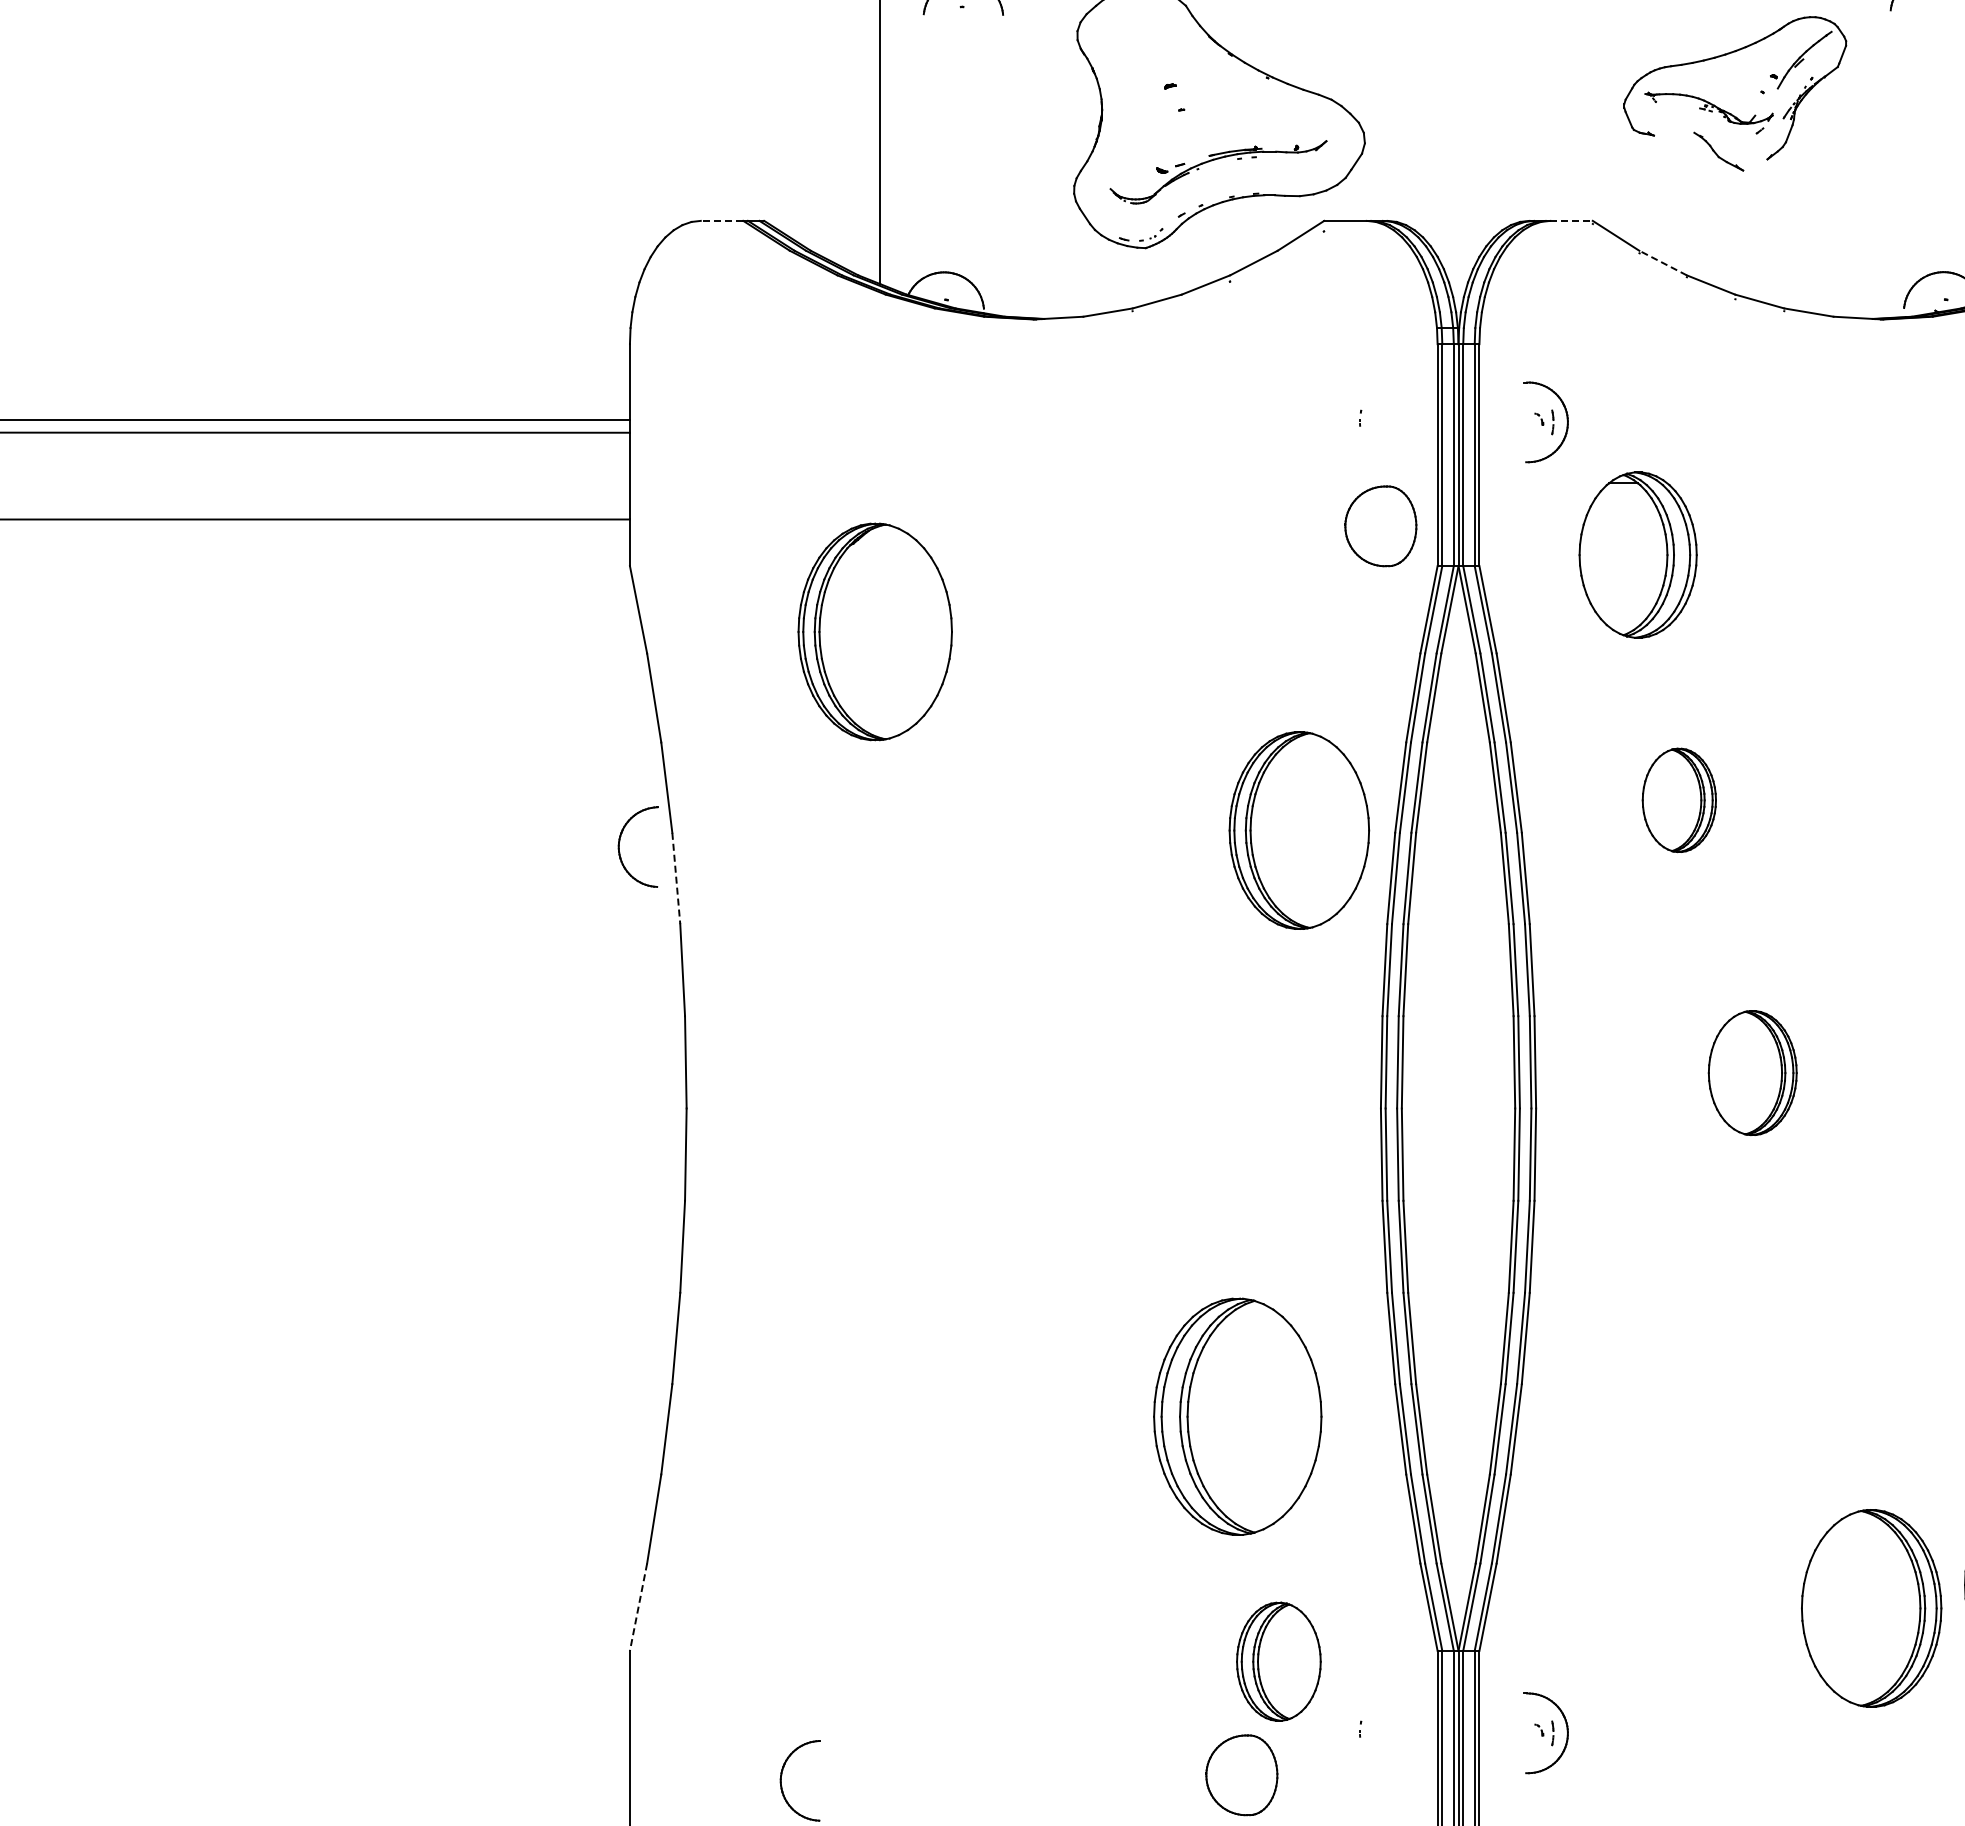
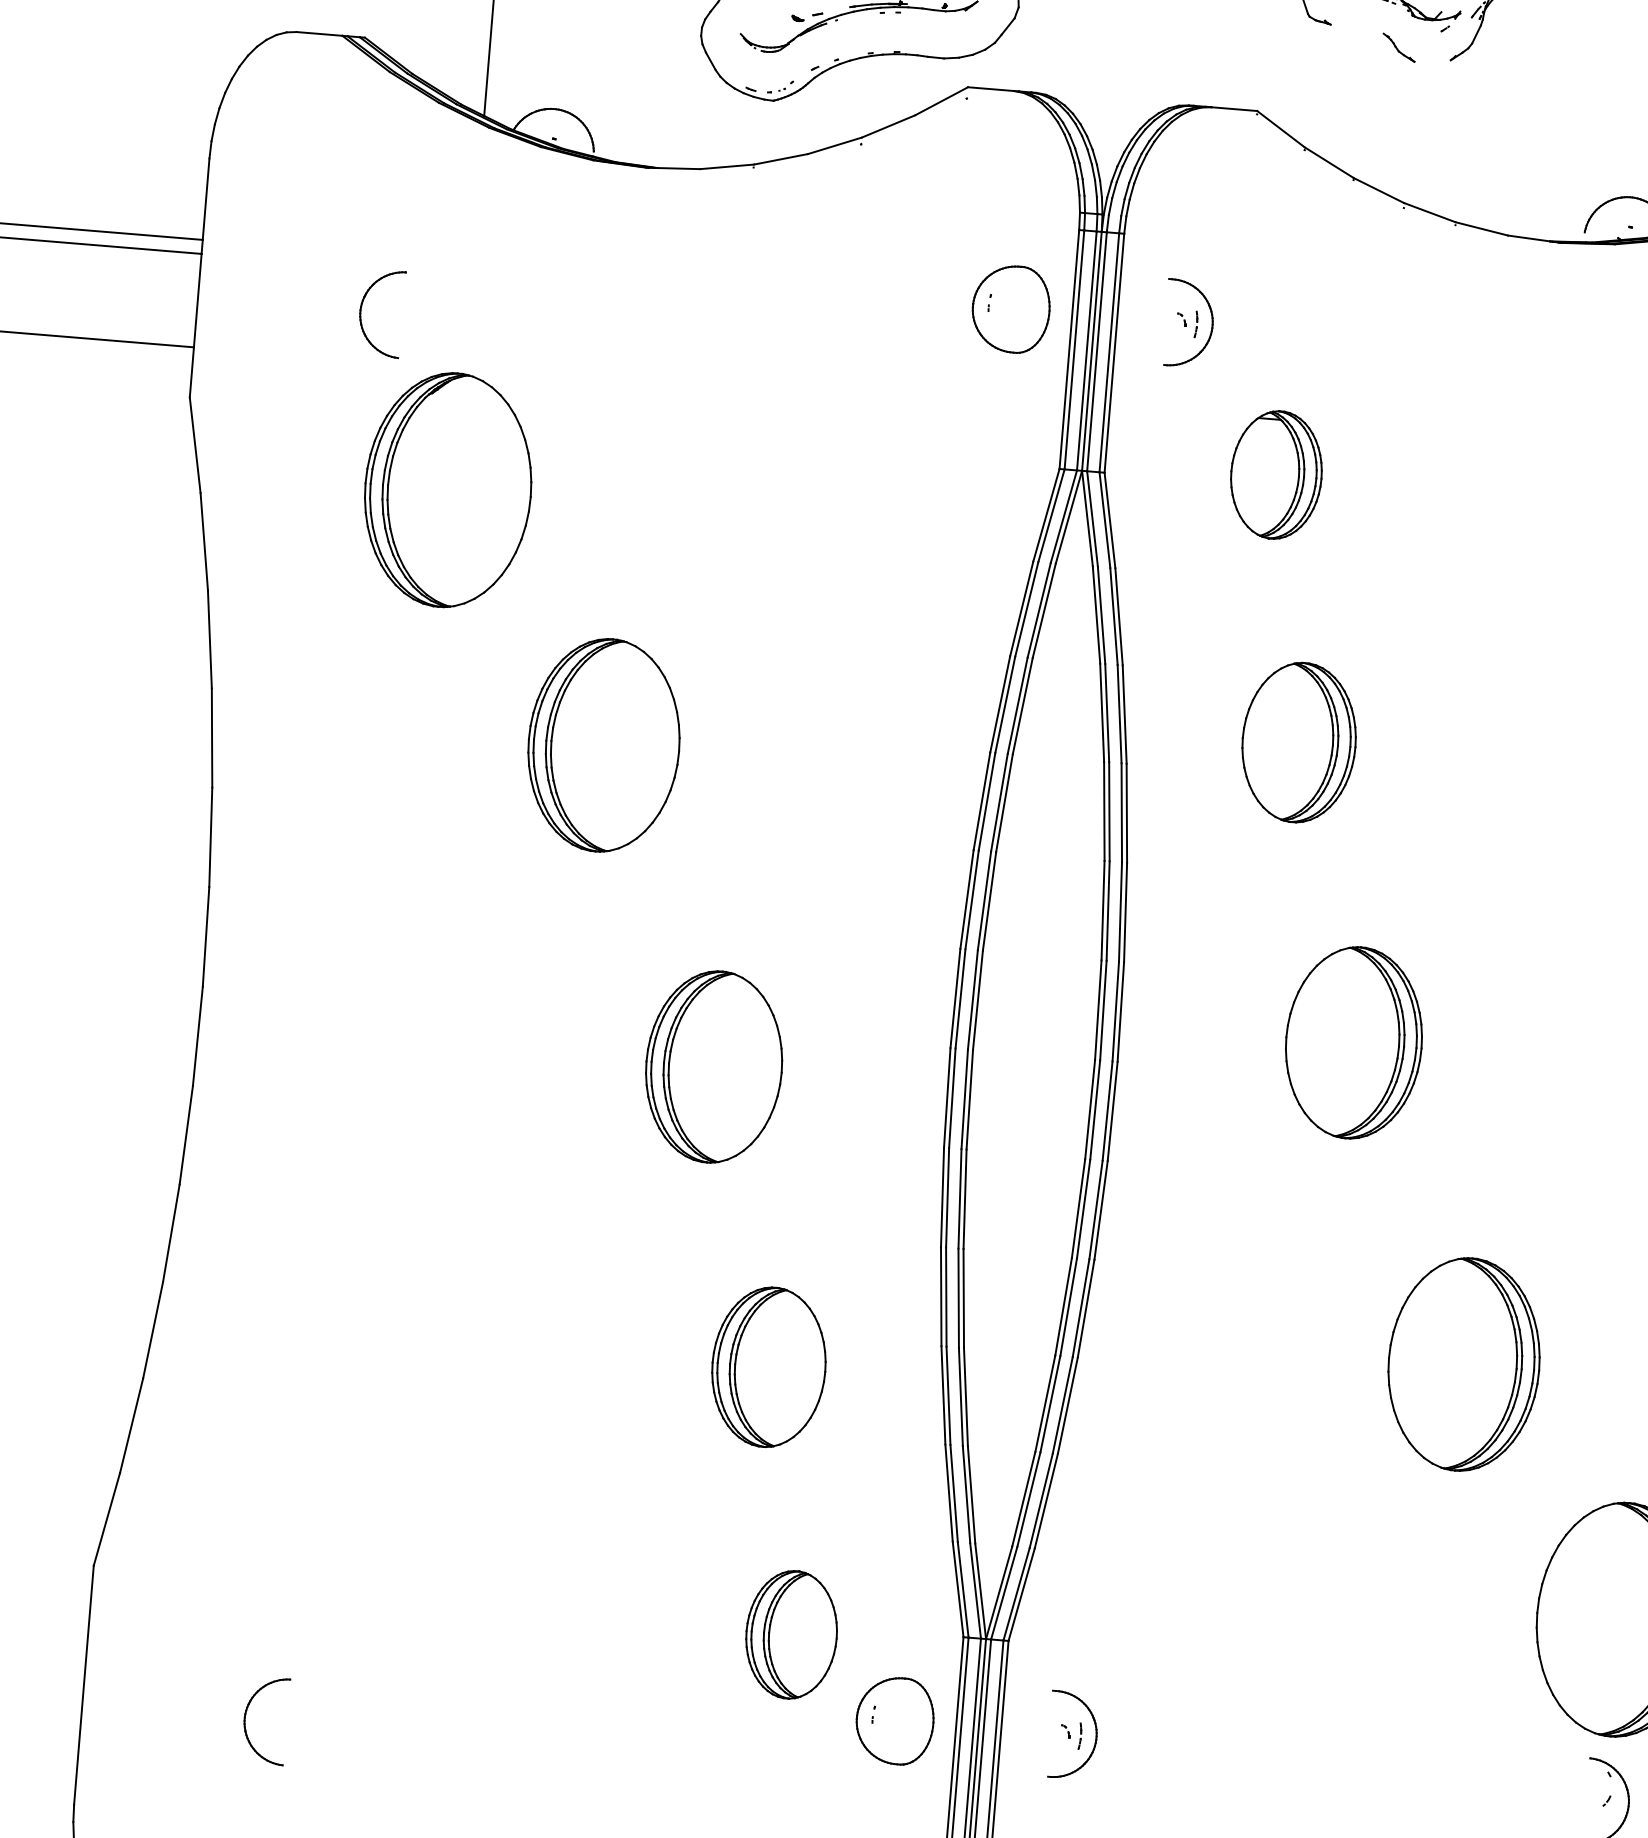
part: (1718, 151) -> (1398, 47), size x0.62
line: (721, 220) -> (318, 33), dashed -> solid
line: (1572, 220) -> (1235, 108), dashed -> solid
line: (1663, 263) -> (1329, 163), dashed -> solid
part: (1380, 526) -> (1010, 309), moved
part: (1637, 555) -> (1275, 475), size x0.71
part: (1679, 800) -> (1299, 742), size x1.43
part: (1299, 830) -> (604, 745), moved
part: (620, 841) -> (362, 305), moved
line: (676, 878) -> (212, 738), dashed -> solid
part: (1752, 1072) -> (1353, 1042), size x1.43
part: (1164, 1143) -> (714, 1066), added
part: (1237, 1416) -> (768, 1367), size x0.62
line: (638, 1607) -> (106, 1519), dashed -> solid
part: (1871, 1608) -> (1463, 1364), moved
part: (1241, 1775) -> (894, 1721), moved

